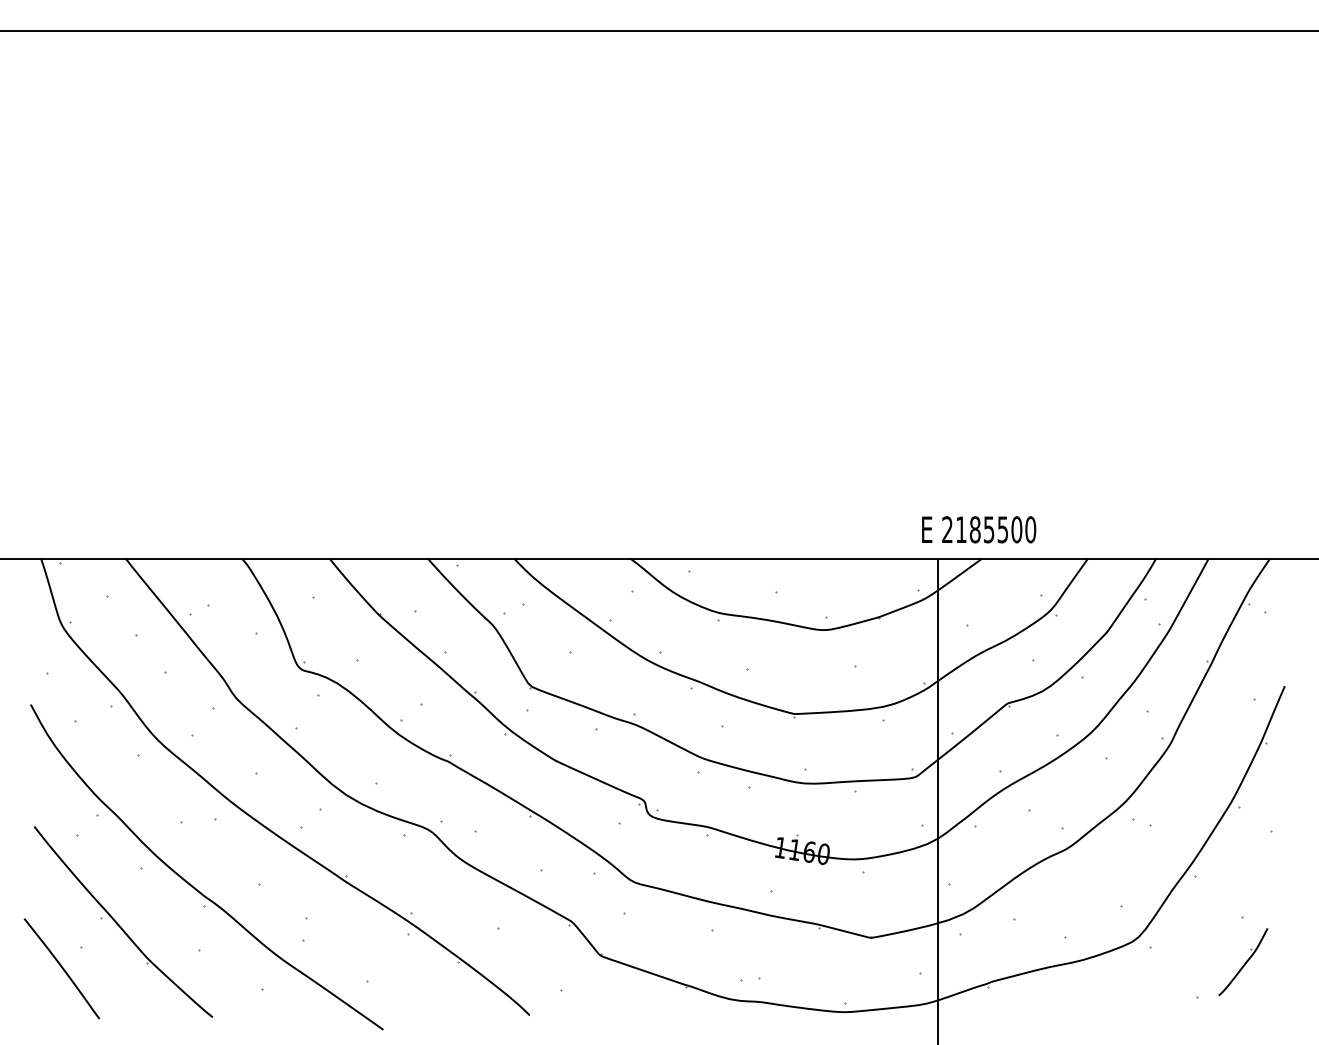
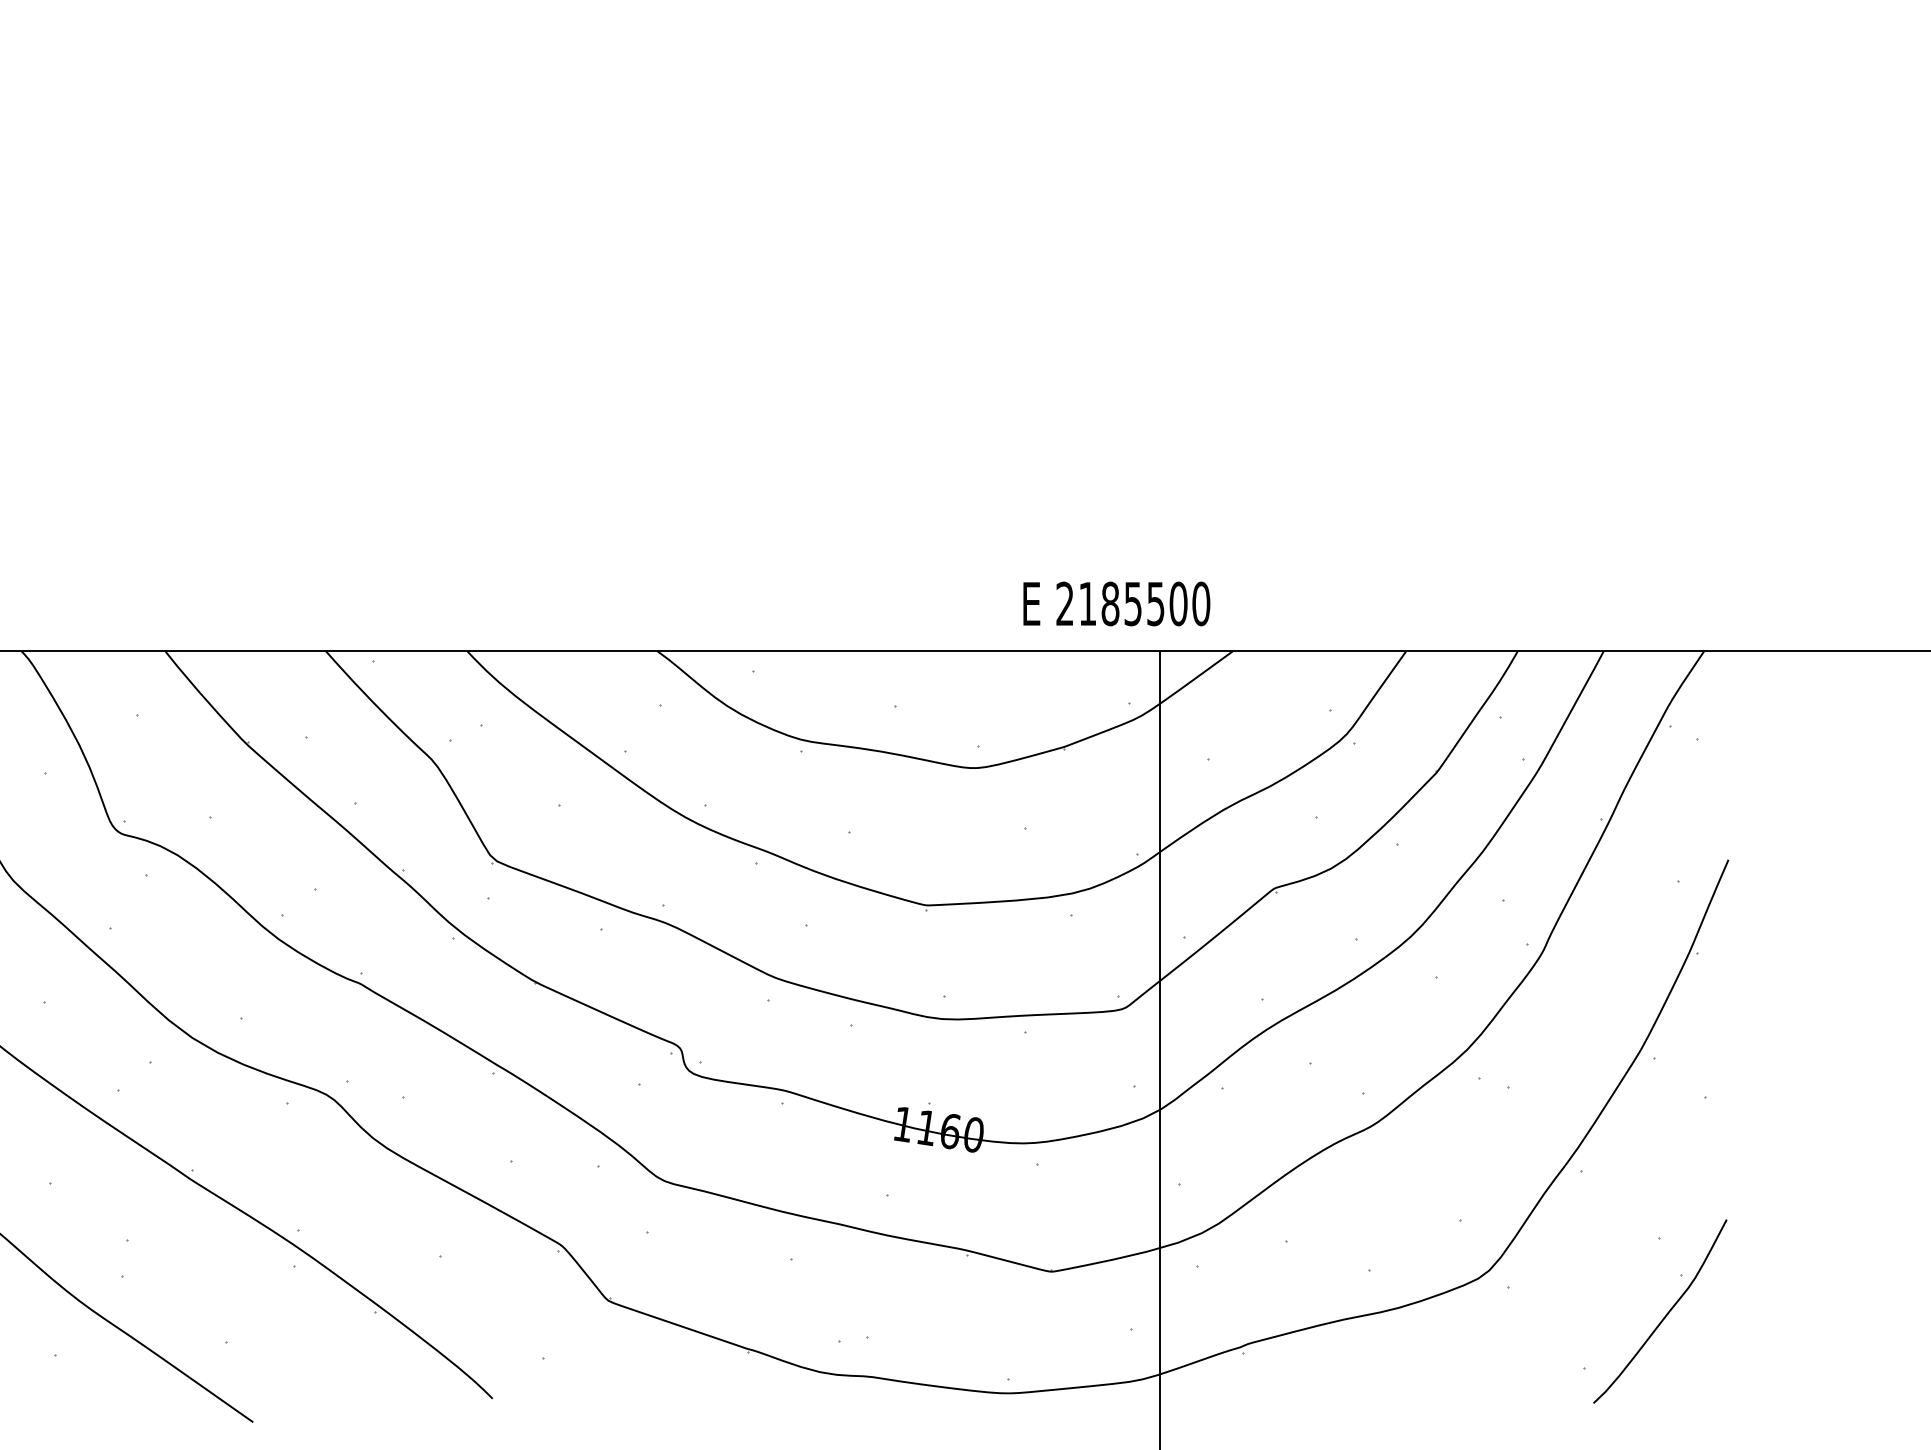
text: (979, 529) -> (1117, 603), moved
part: (1243, 961) -> (1660, 1310), size x1.67

